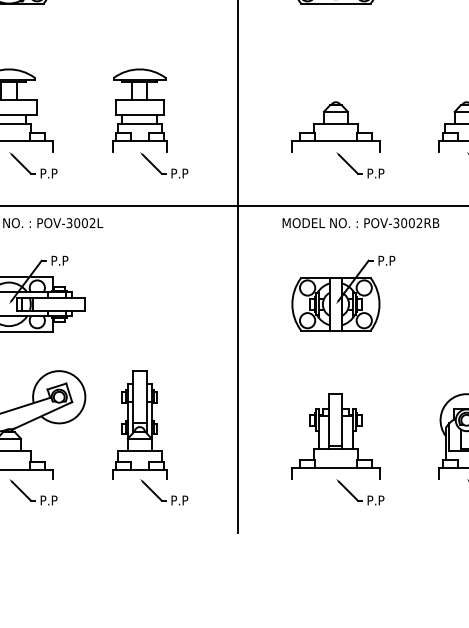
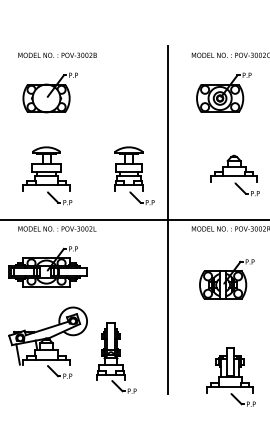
part: (150, 122) -> (134, 175), moved
part: (336, 139) -> (234, 175), moved
part: (342, 293) -> (226, 279), moved
part: (150, 437) -> (116, 357), moved
part: (336, 448) -> (230, 376), moved

